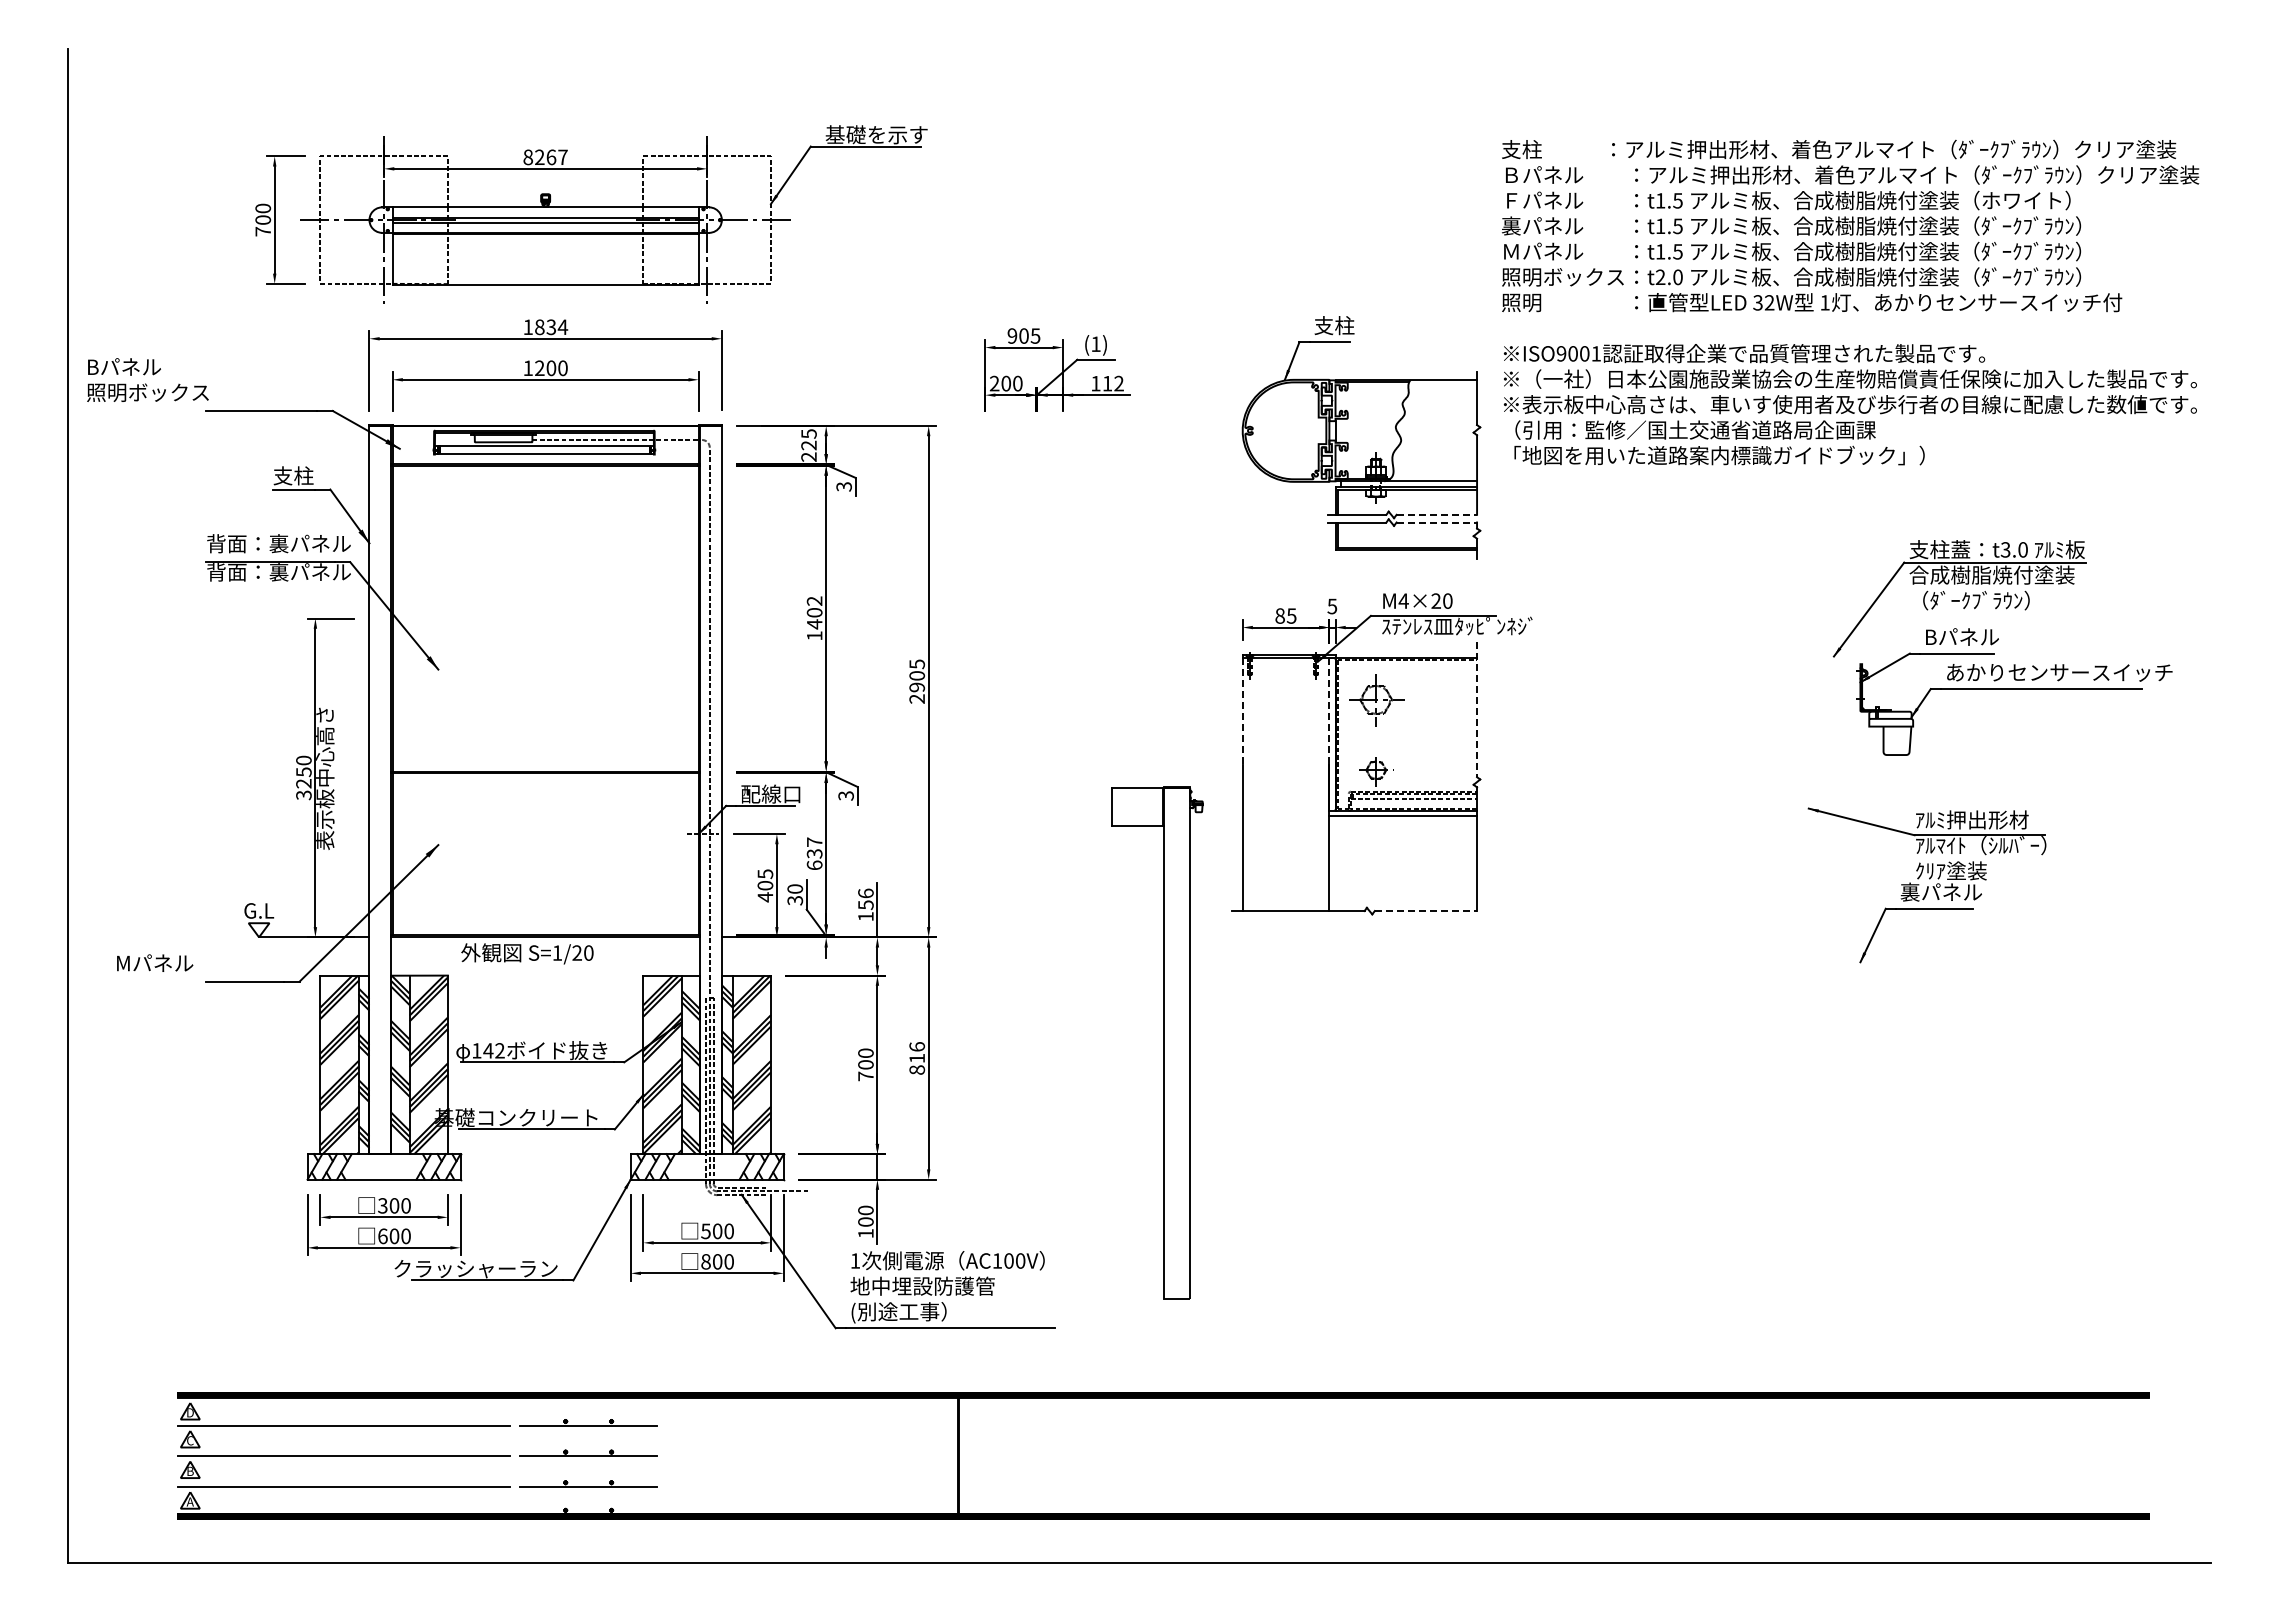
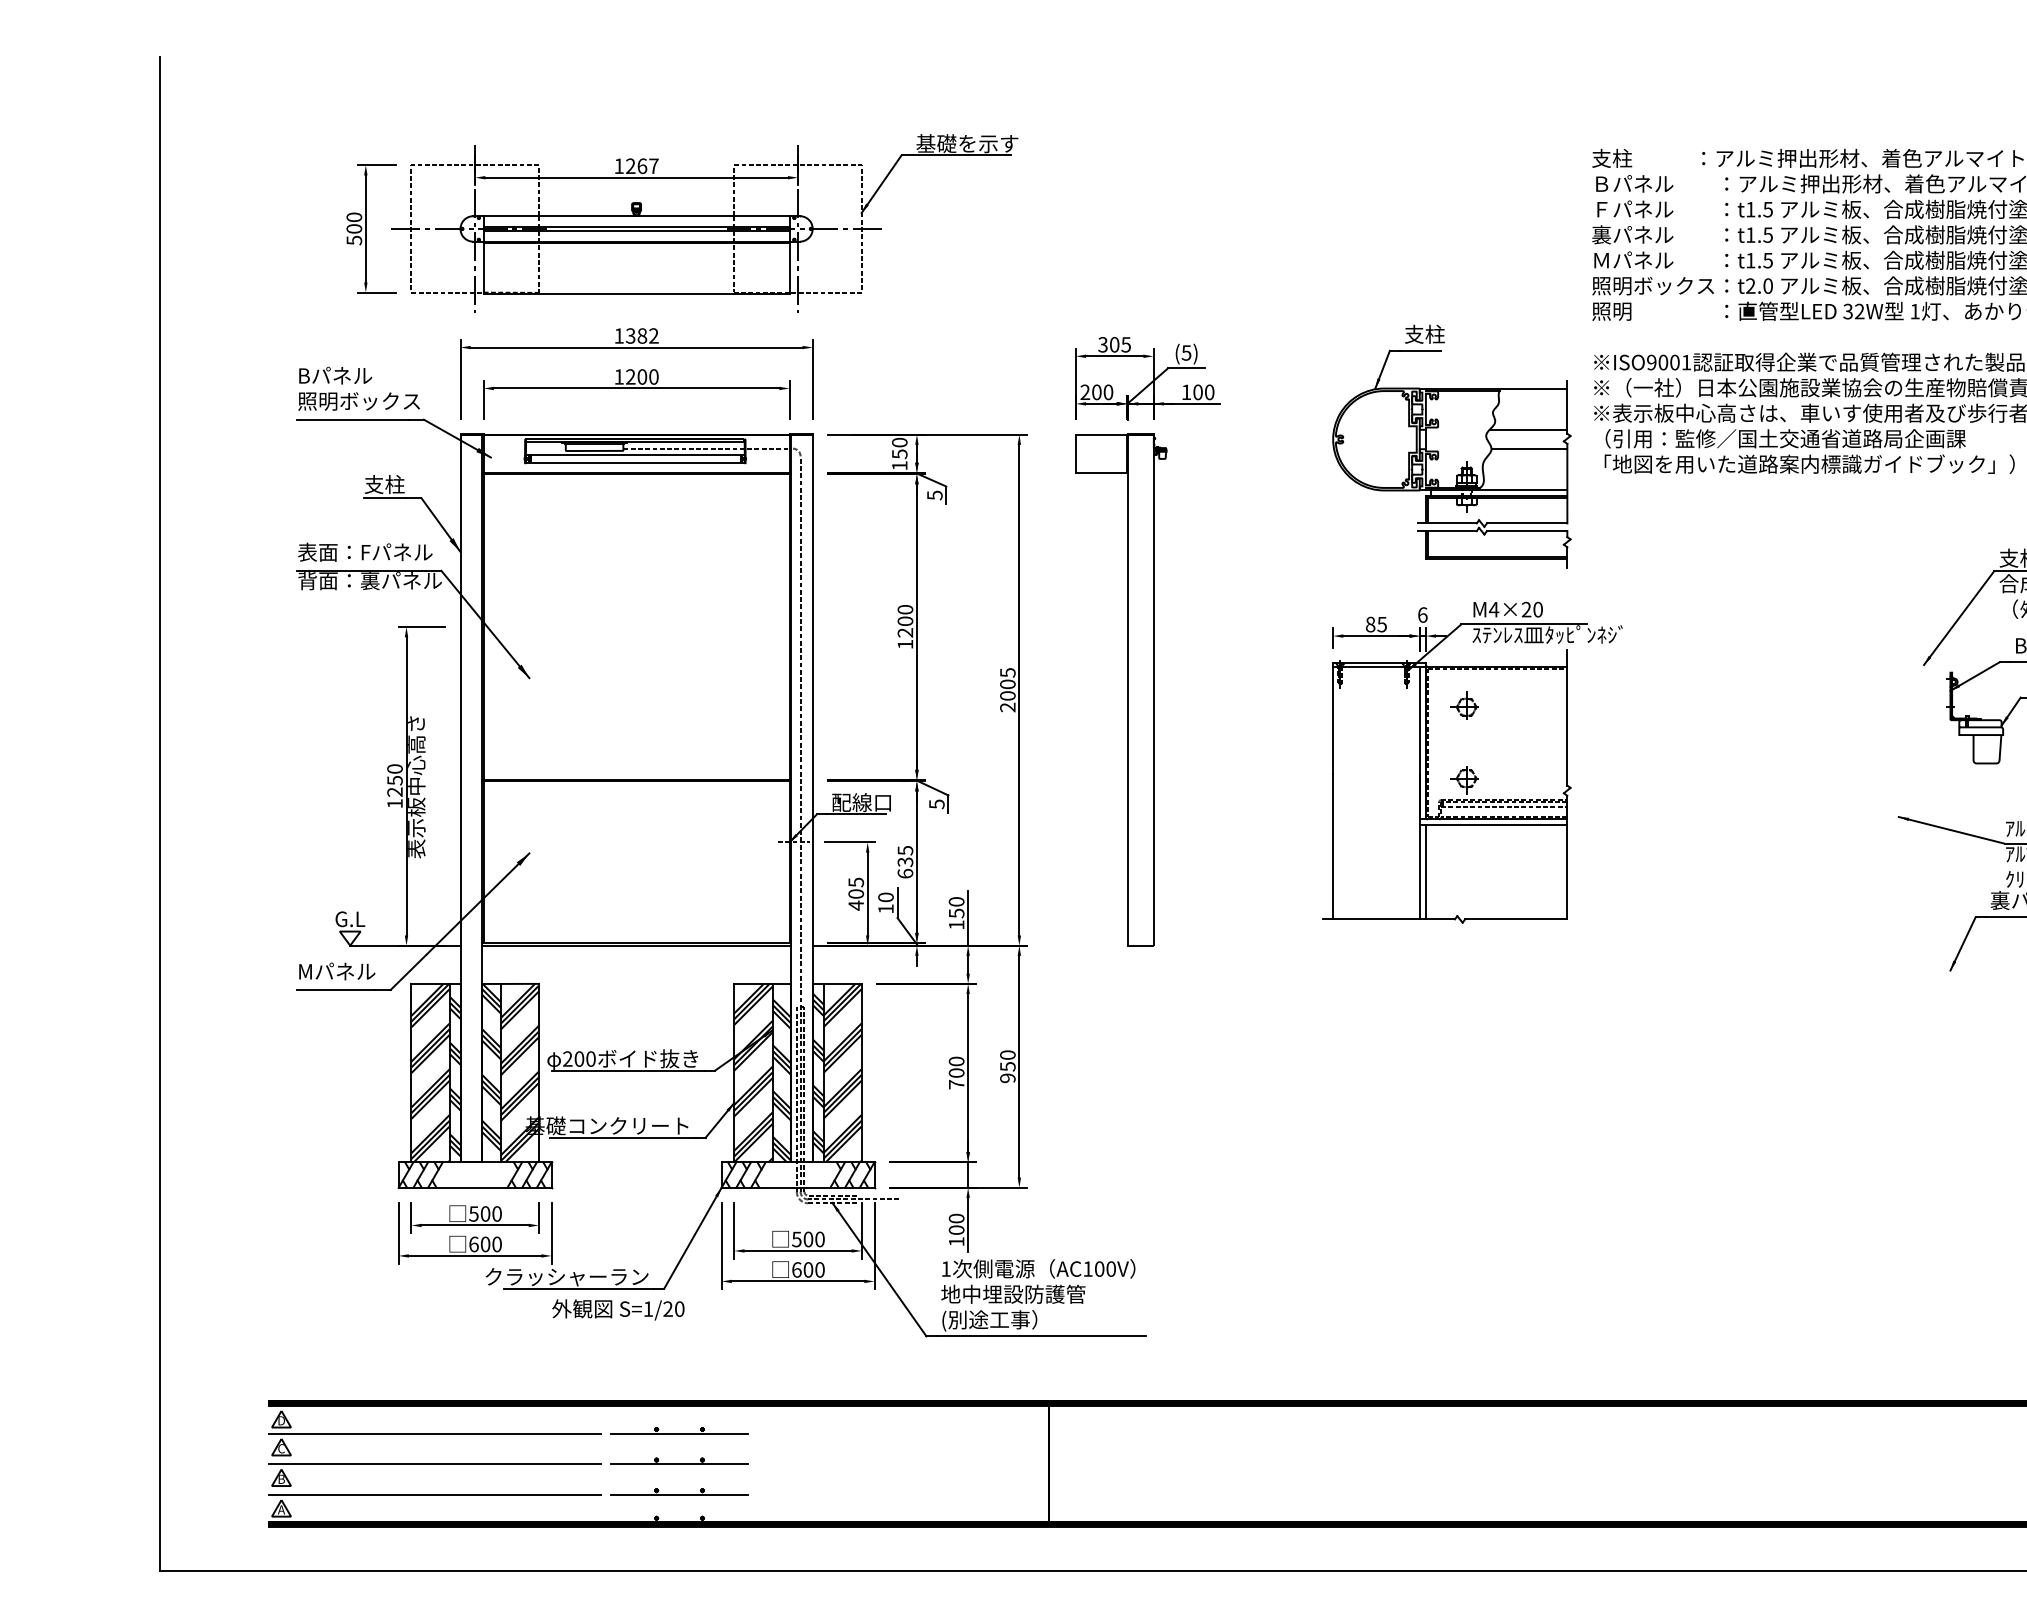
text: (528, 157) -> (619, 166), 8267 -> 1267
text: (263, 231) -> (354, 240), 700 -> 500
text: (551, 326) -> (642, 335), 1834 -> 1382
text: (1012, 335) -> (1103, 344), 905 -> 305
text: (1095, 344) -> (1186, 353), (1) -> (5)
text: (147, 379) -> (358, 388), moved
text: (1112, 383) -> (1203, 392), 112 -> 100
line: (1438, 421) -> (1528, 430), added
line: (1439, 440) -> (1529, 449), added
text: (808, 445) -> (899, 454), 225 -> 150
text: (843, 486) -> (934, 495), 3 -> 5
line: (1437, 514) -> (1527, 523), dashed -> solid
line: (1437, 522) -> (1527, 531), dashed -> solid
text: (278, 543) -> (369, 552), 背面：裏パネル -> 表面：Fパネル
text: (1332, 606) -> (1422, 615), 5 -> 6
text: (814, 612) -> (905, 621), 1402 -> 1200
text: (916, 687) -> (1007, 695), 2905 -> 2005
part: (1376, 696) -> (1466, 704), size x0.62
line: (1477, 709) -> (1567, 717), dashed -> solid
line: (1242, 711) -> (1332, 719), dashed -> solid
line: (1329, 711) -> (1419, 719), dashed -> solid
text: (303, 795) -> (394, 803), 3250 -> 1250
text: (845, 795) -> (936, 803), 3 -> 5
text: (814, 842) -> (905, 850), 637 -> 635
line: (1335, 863) -> (1425, 871), added
text: (865, 893) -> (956, 901), 156 -> 150
text: (795, 900) -> (886, 908), 30 -> 10
line: (1426, 911) -> (1516, 919), dashed -> solid
text: (527, 953) -> (618, 1309), moved
text: (155, 962) -> (337, 970), moved
part: (1157, 1042) -> (1121, 688), moved
text: (488, 1050) -> (579, 1058), 142 -> 200
text: (917, 1058) -> (1008, 1066), 816 -> 950
text: (382, 1205) -> (473, 1213), 300 -> 500
text: (705, 1261) -> (796, 1269), 800 -> 600

